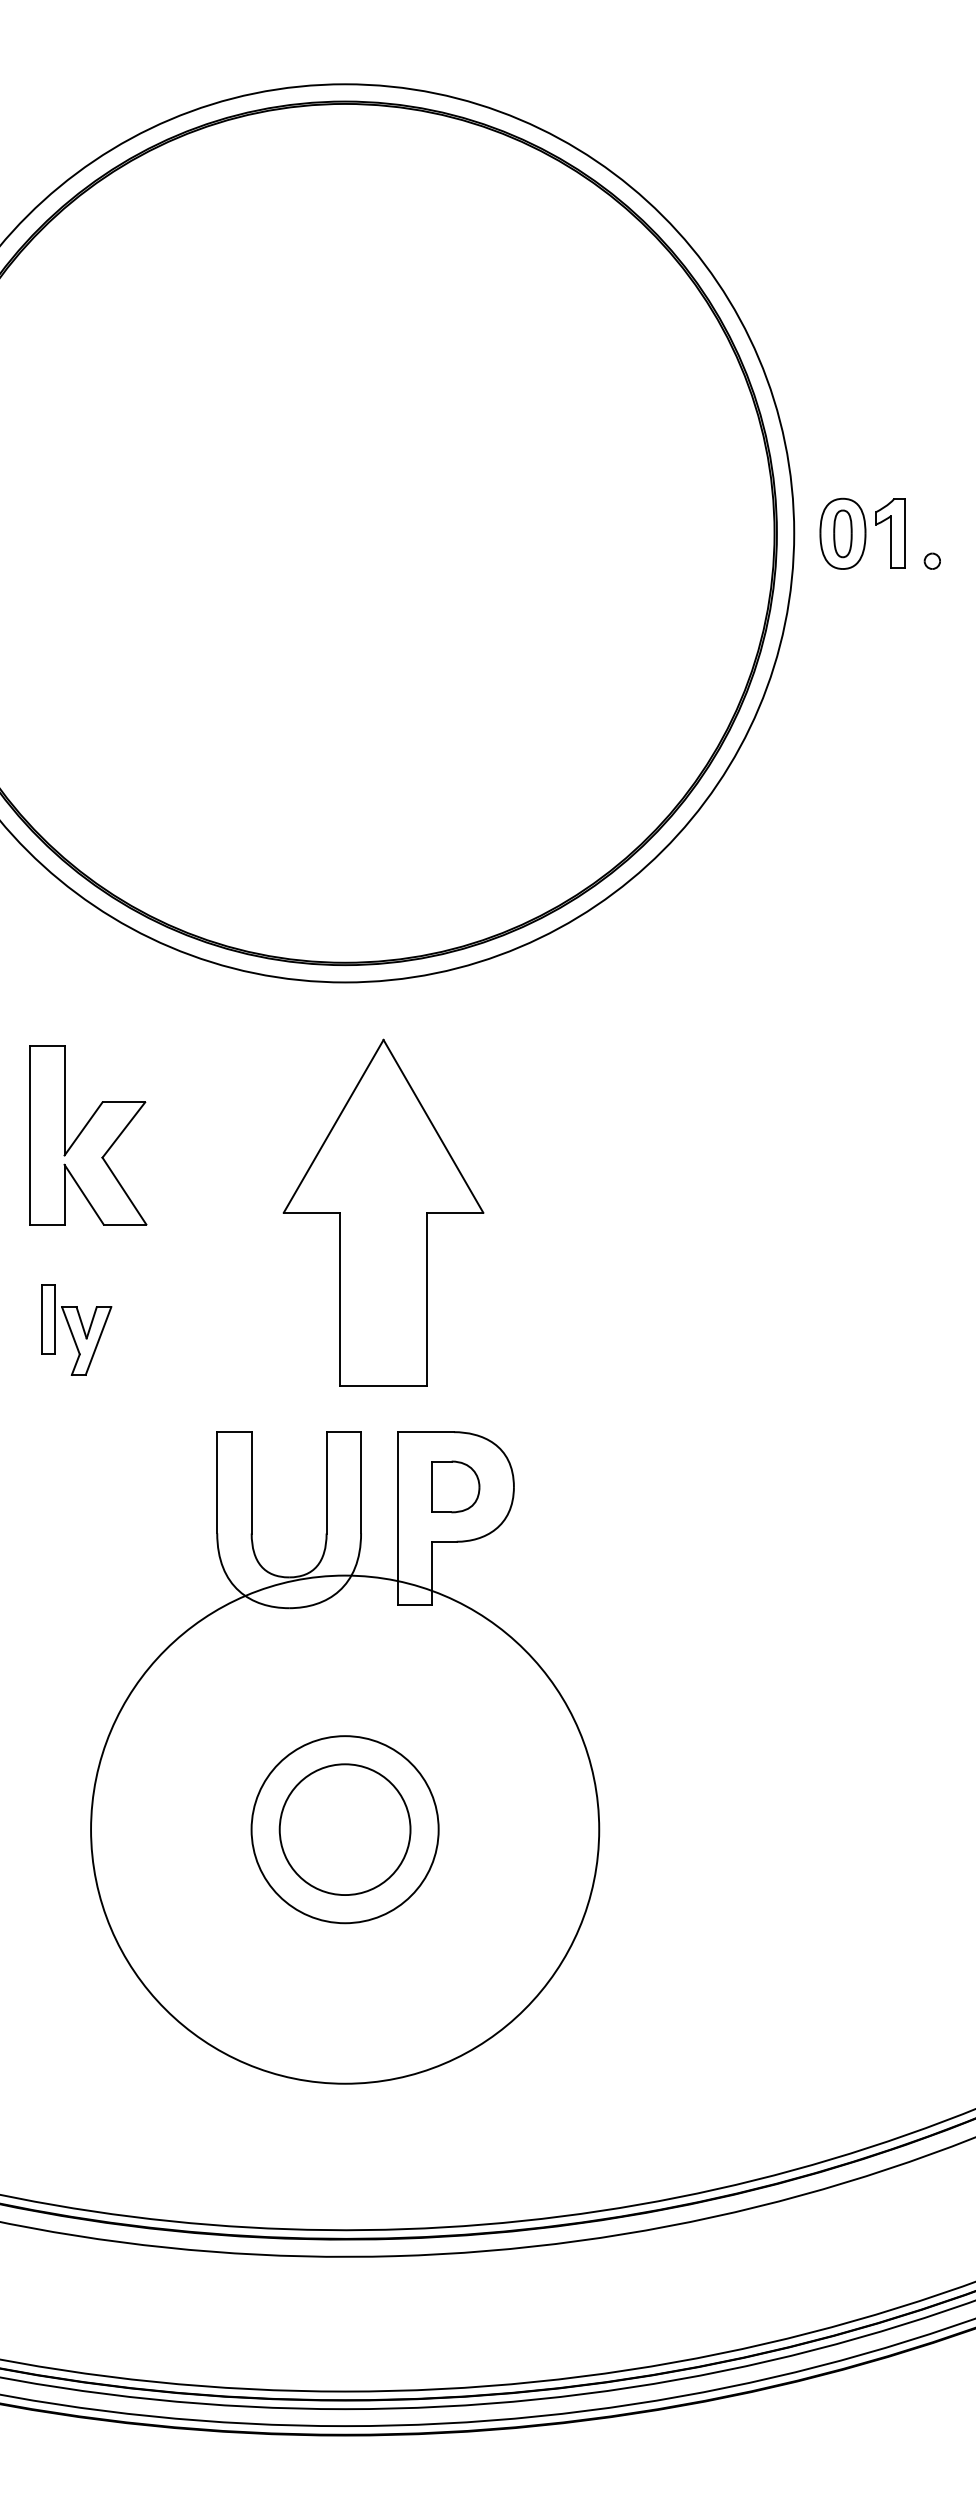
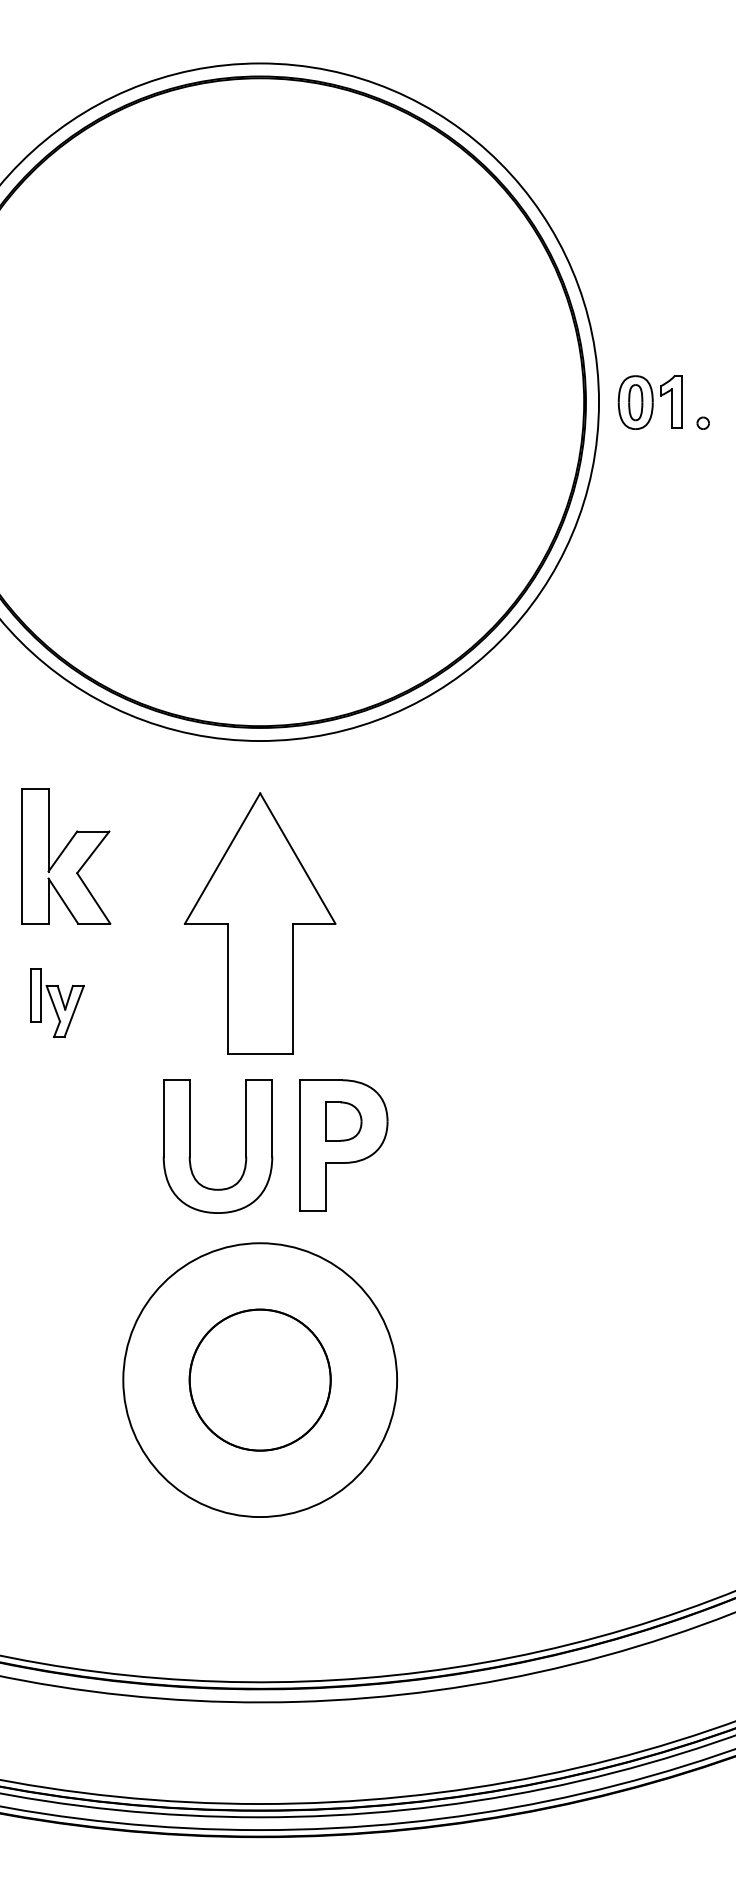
part: (383, 1212) -> (260, 923), moved
circle: (344, 1828) -> (259, 1379), size x1.43
circle: (345, 1830) -> (260, 1380), size x0.71

